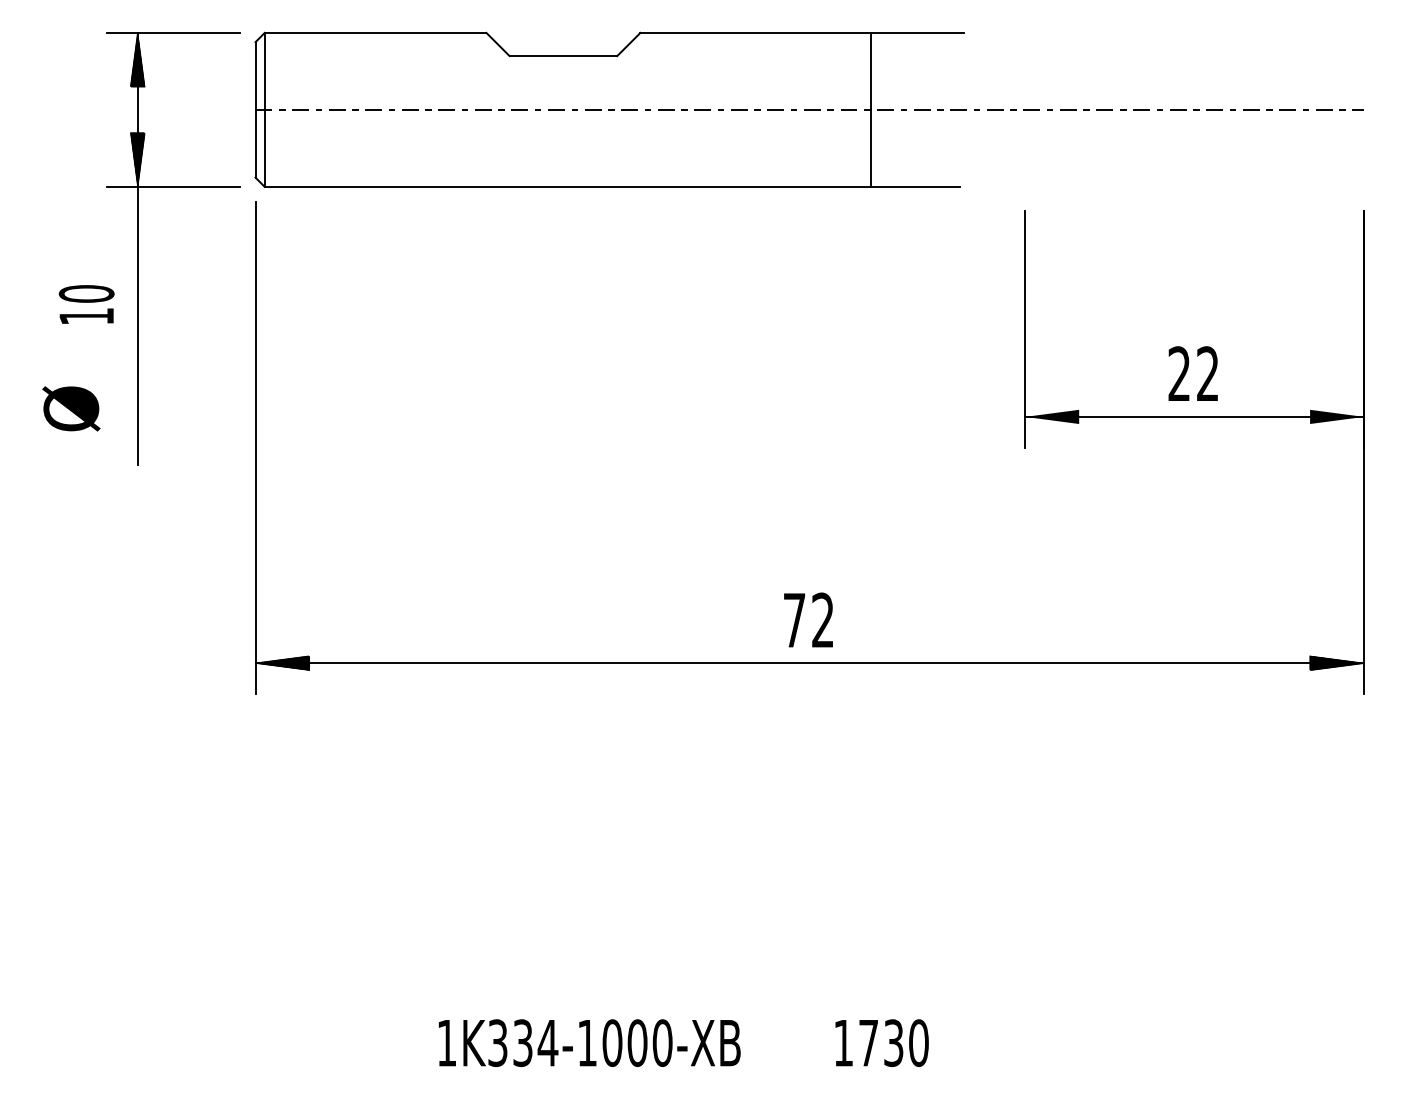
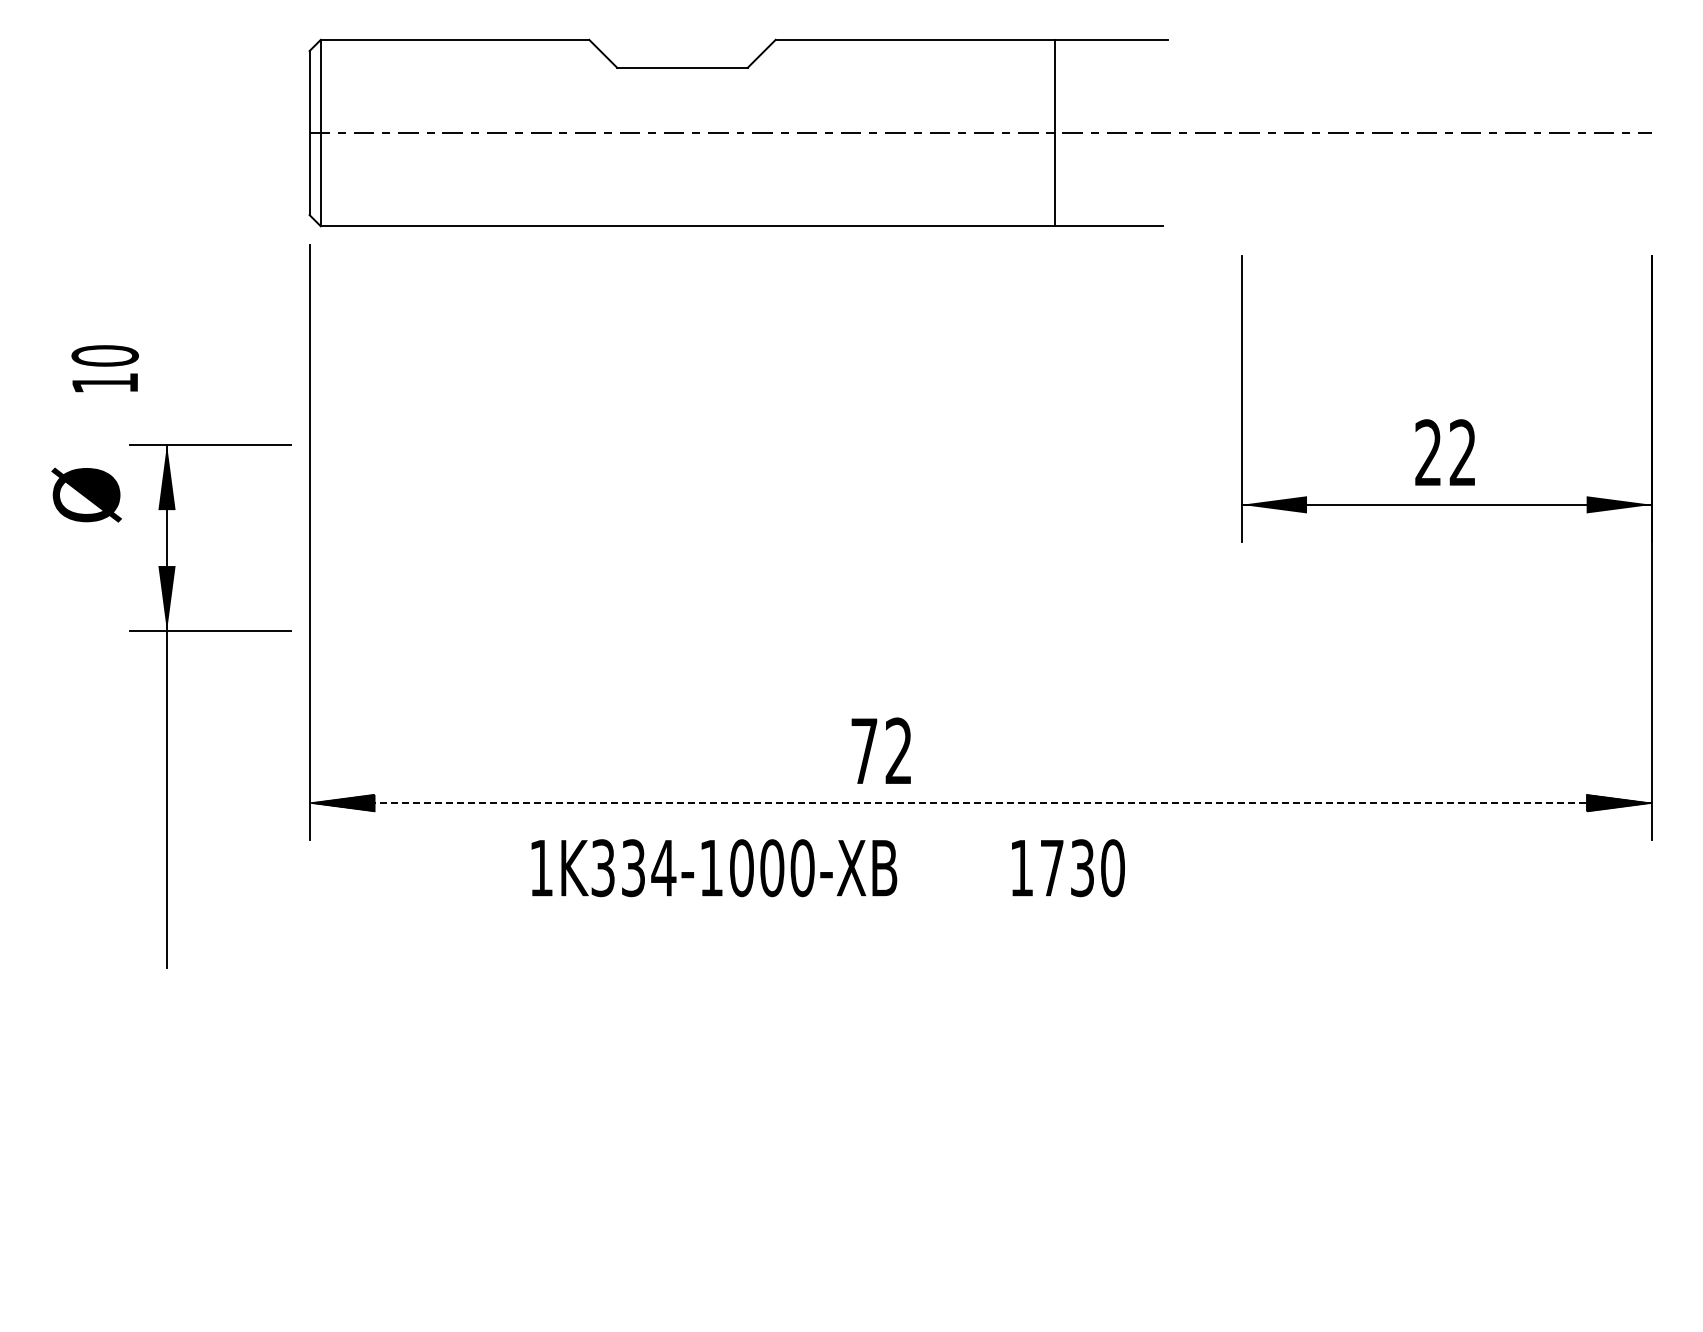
part: (138, 248) -> (167, 706), moved
text: (807, 619) -> (880, 750), moved
line: (809, 663) -> (980, 803), solid -> dashed
text: (683, 1043) -> (827, 868), moved

